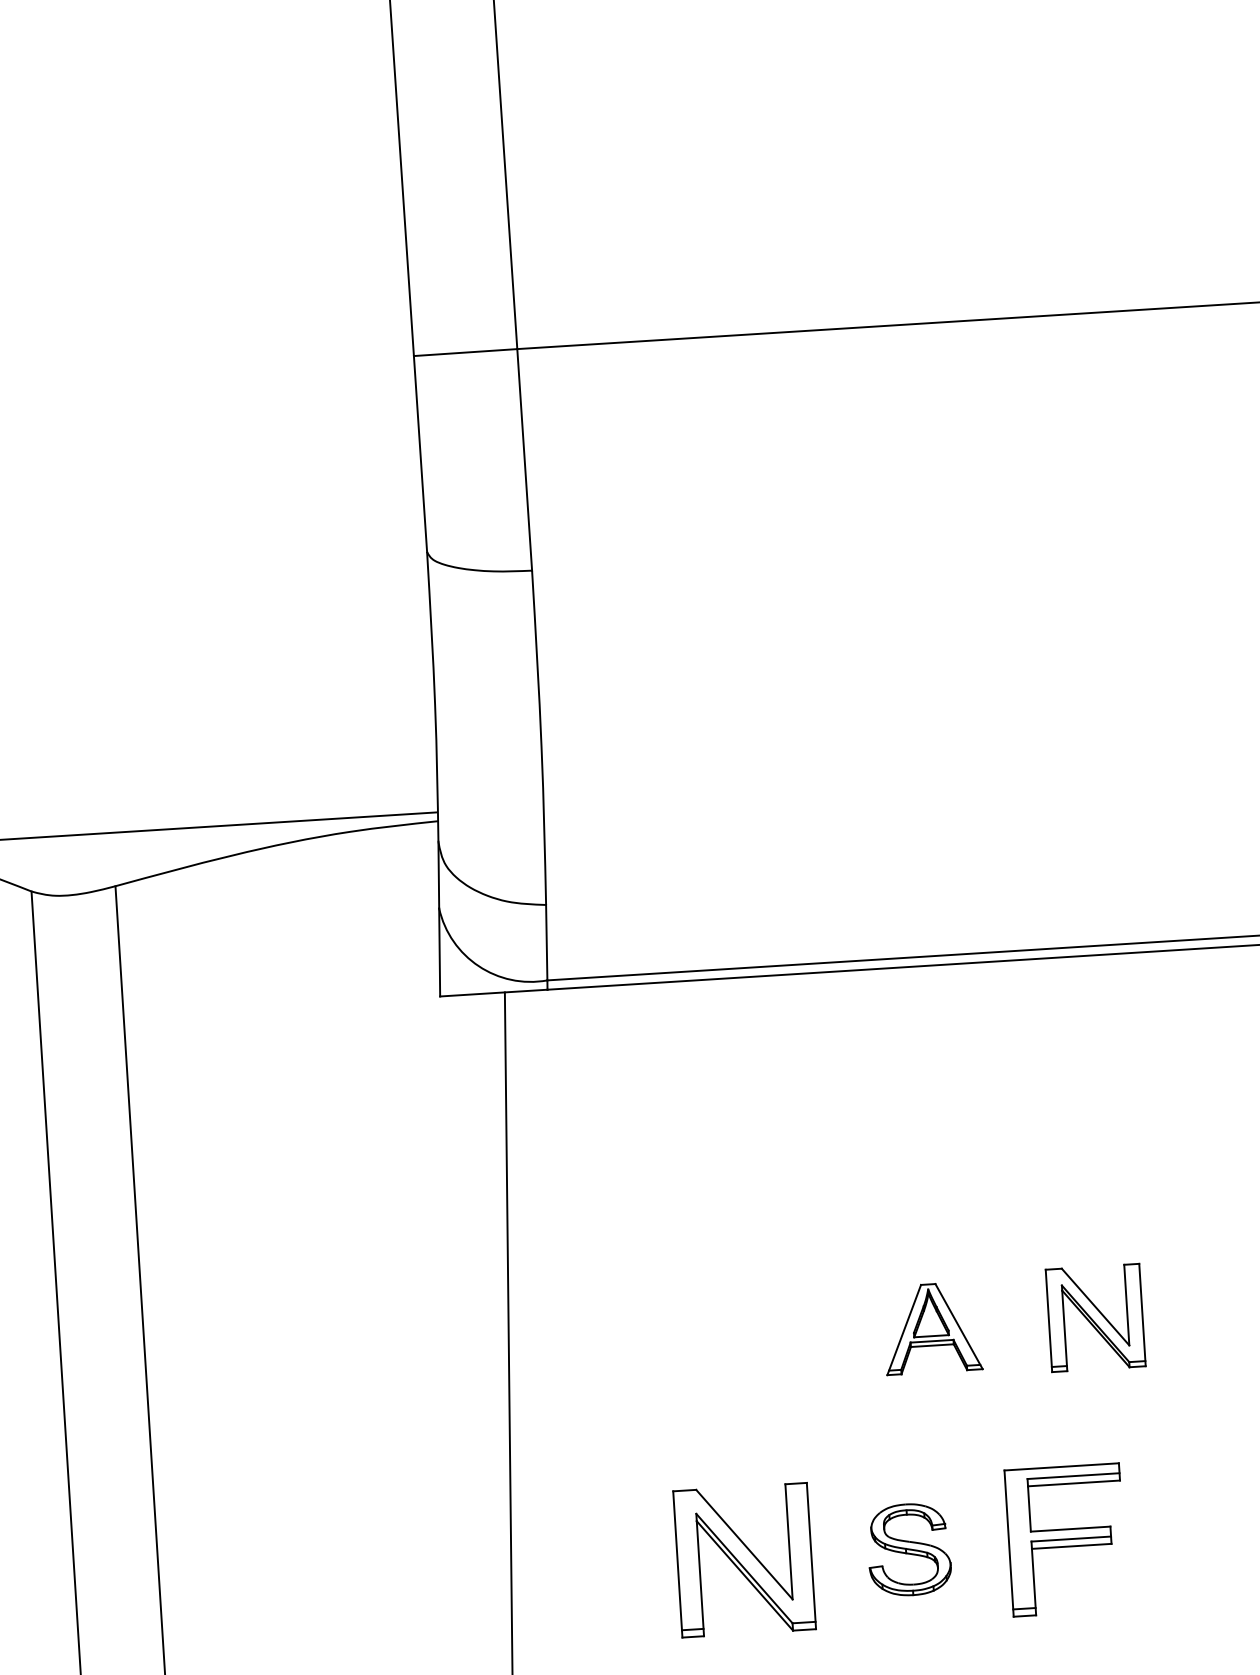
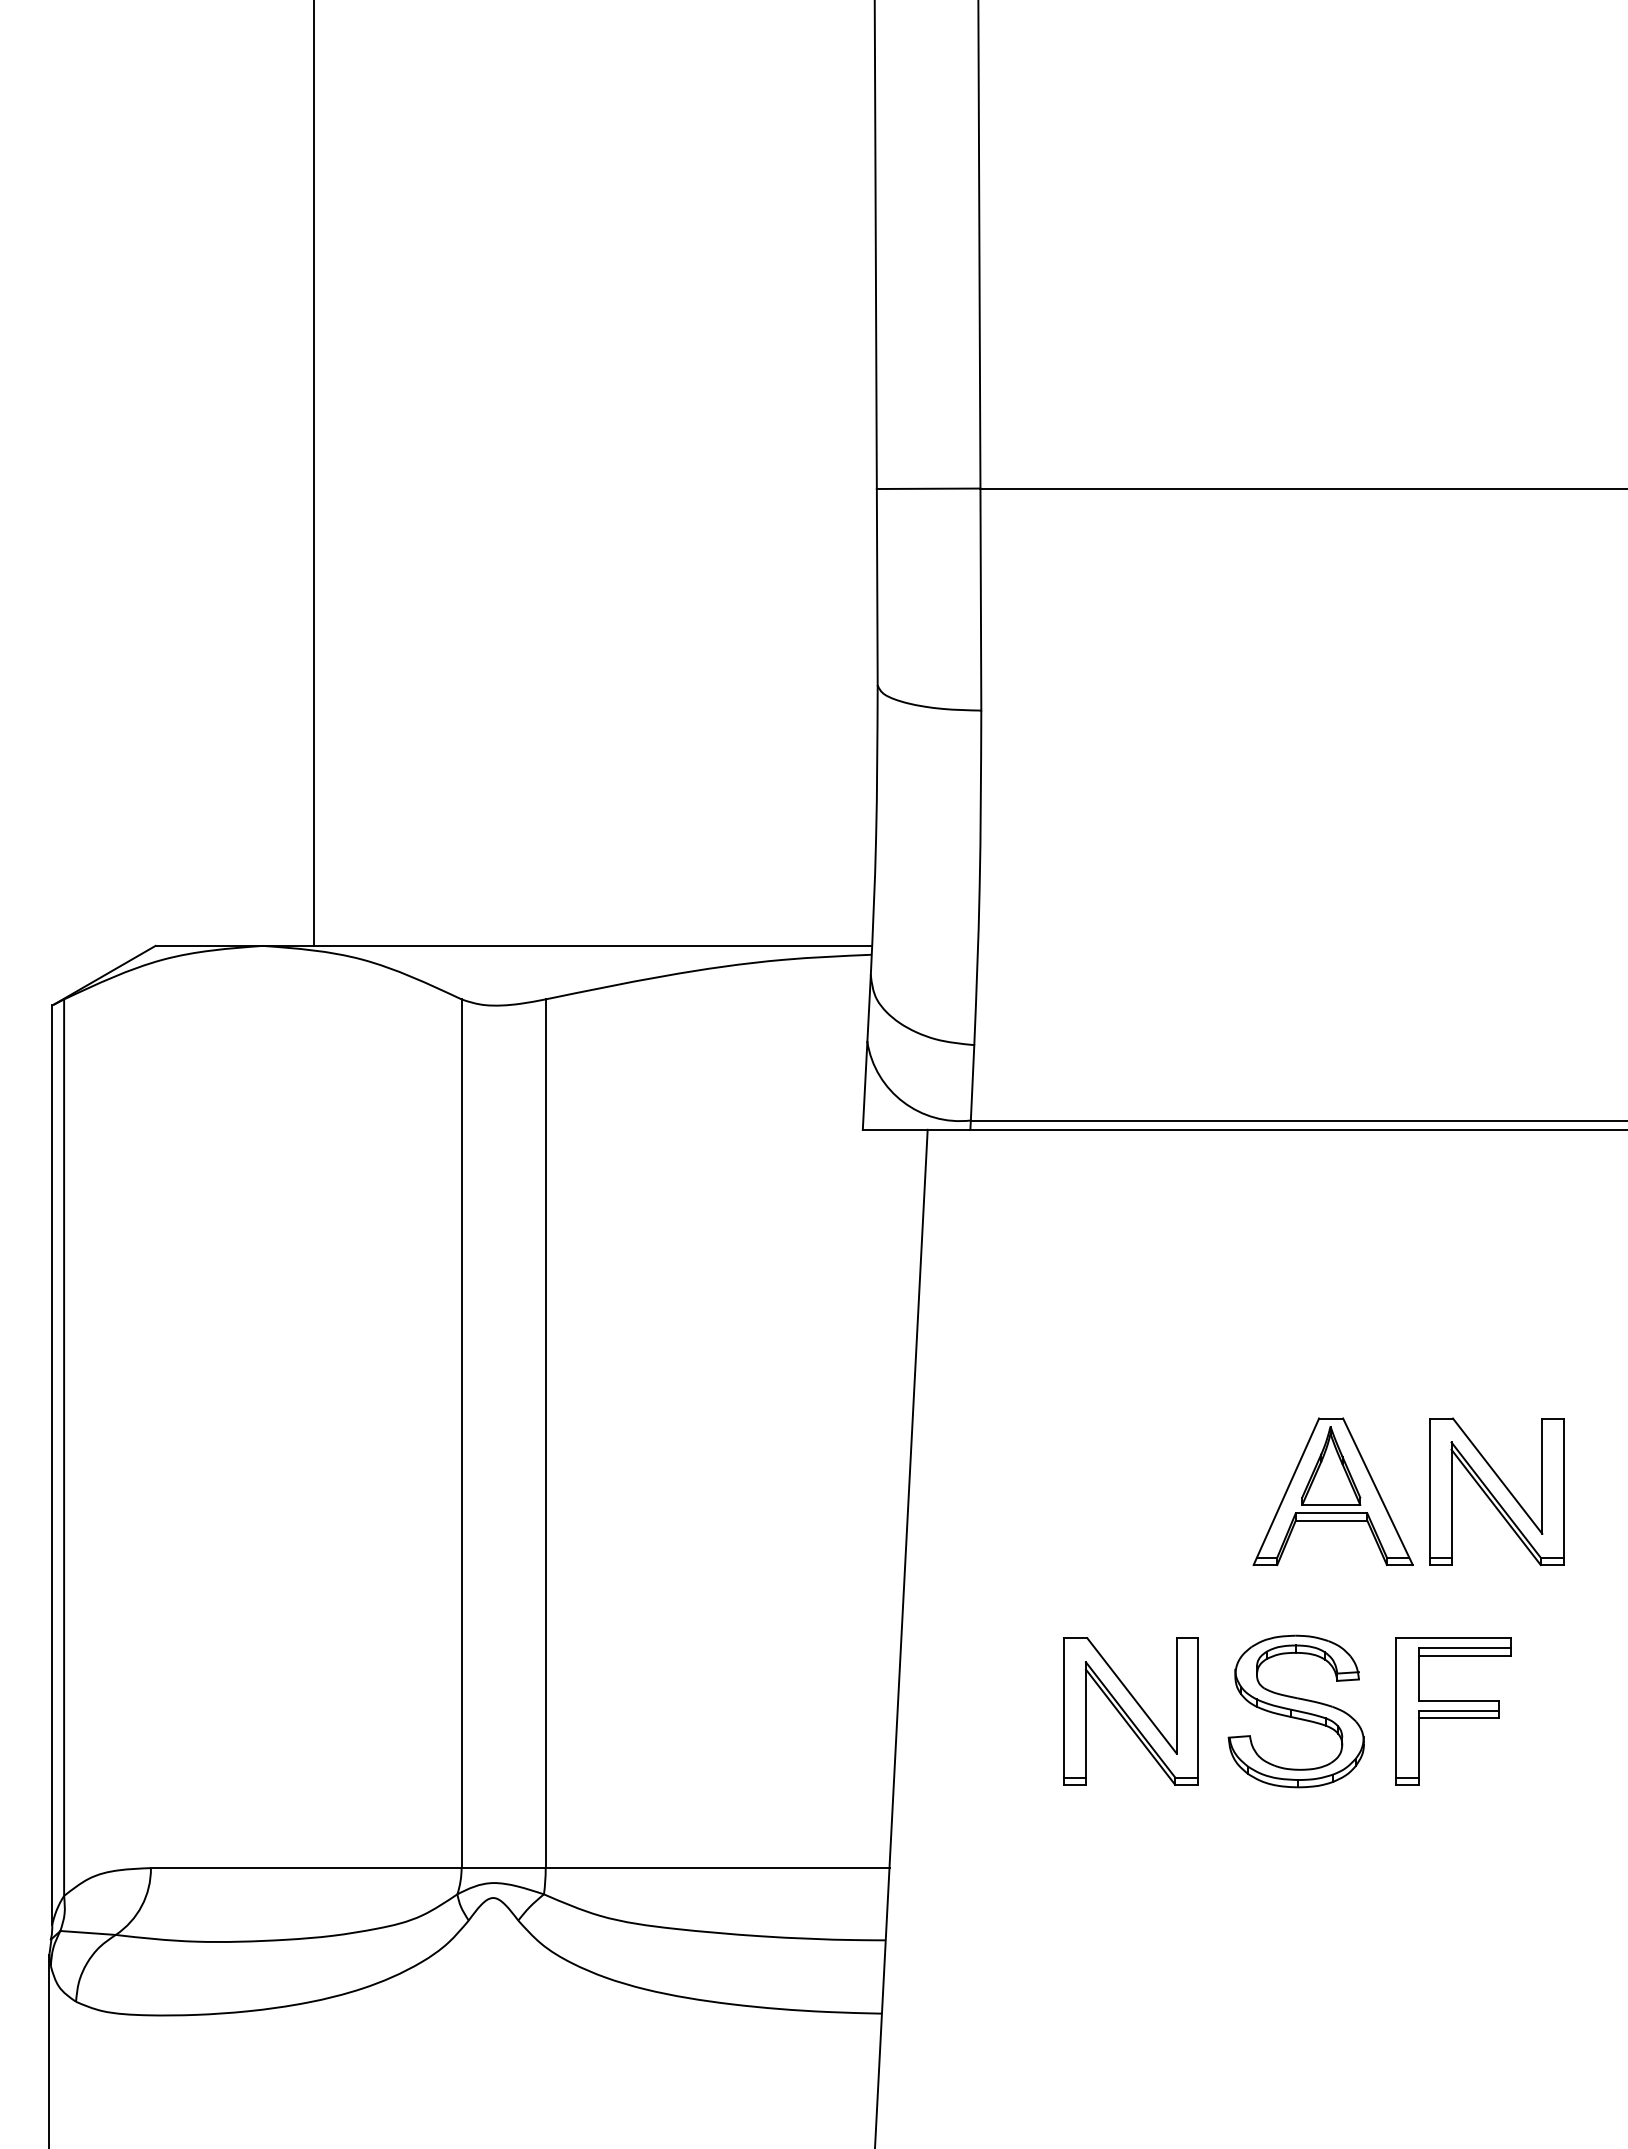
part: (1095, 1317) -> (1496, 1491), size x1.43
part: (931, 1327) -> (1332, 1491), size x1.67
part: (908, 1549) -> (1295, 1711), size x1.67

